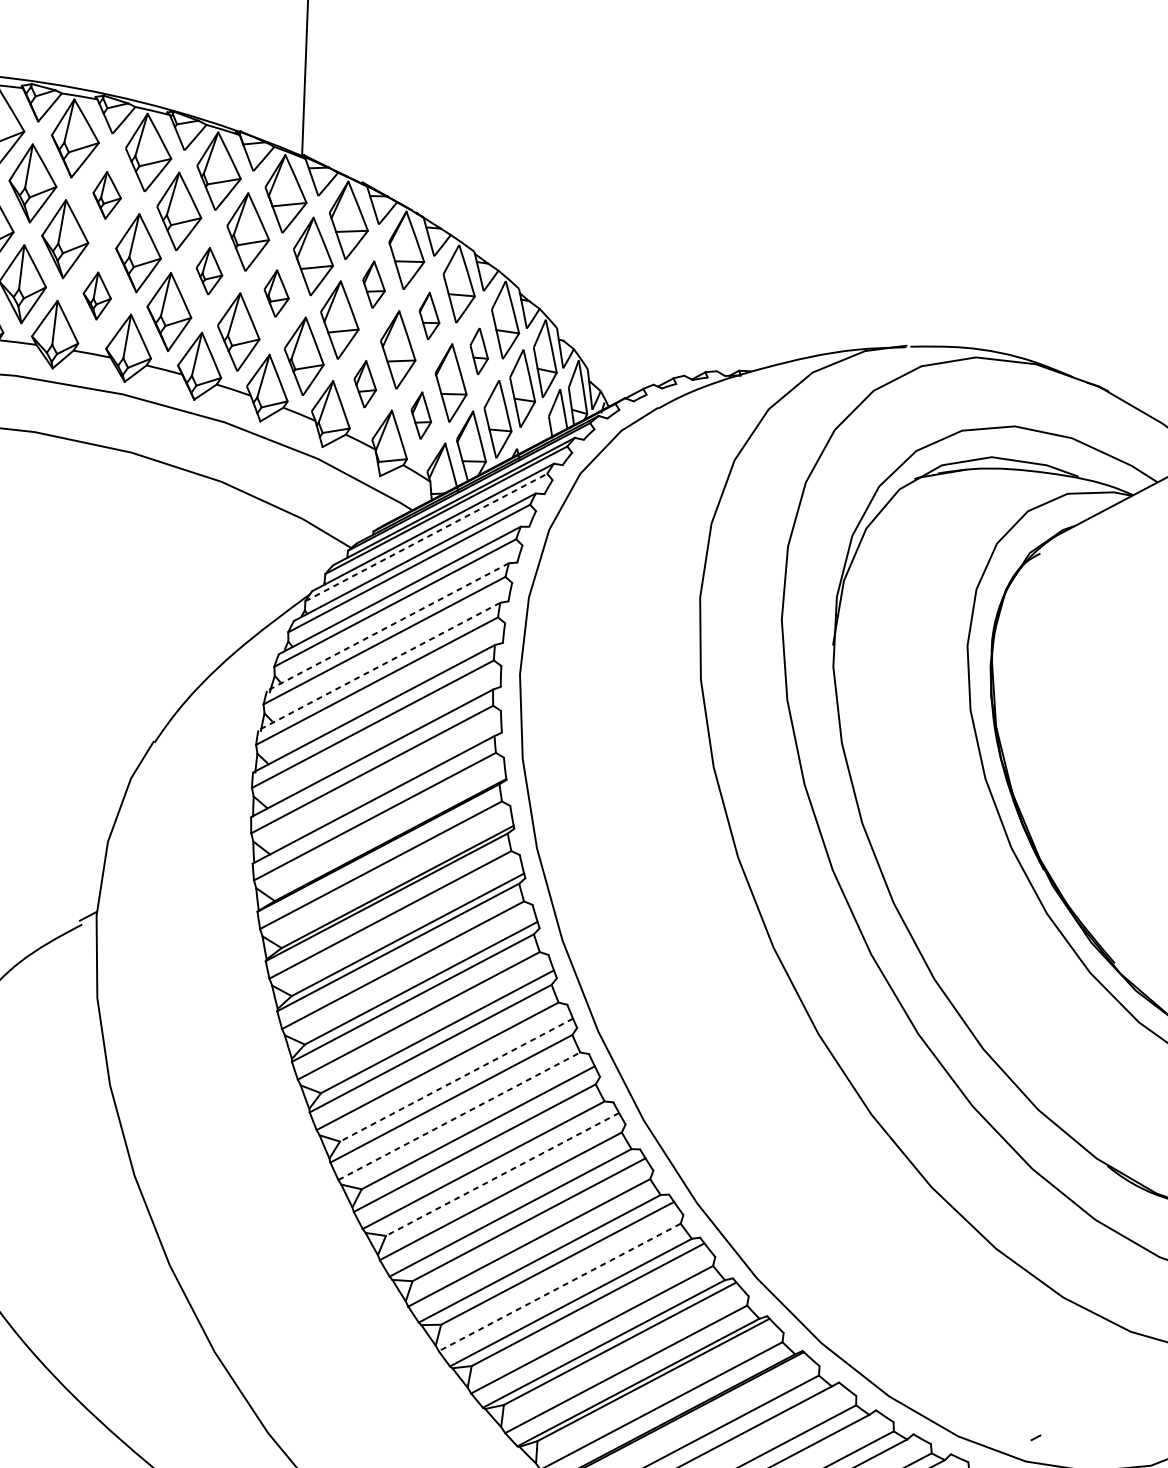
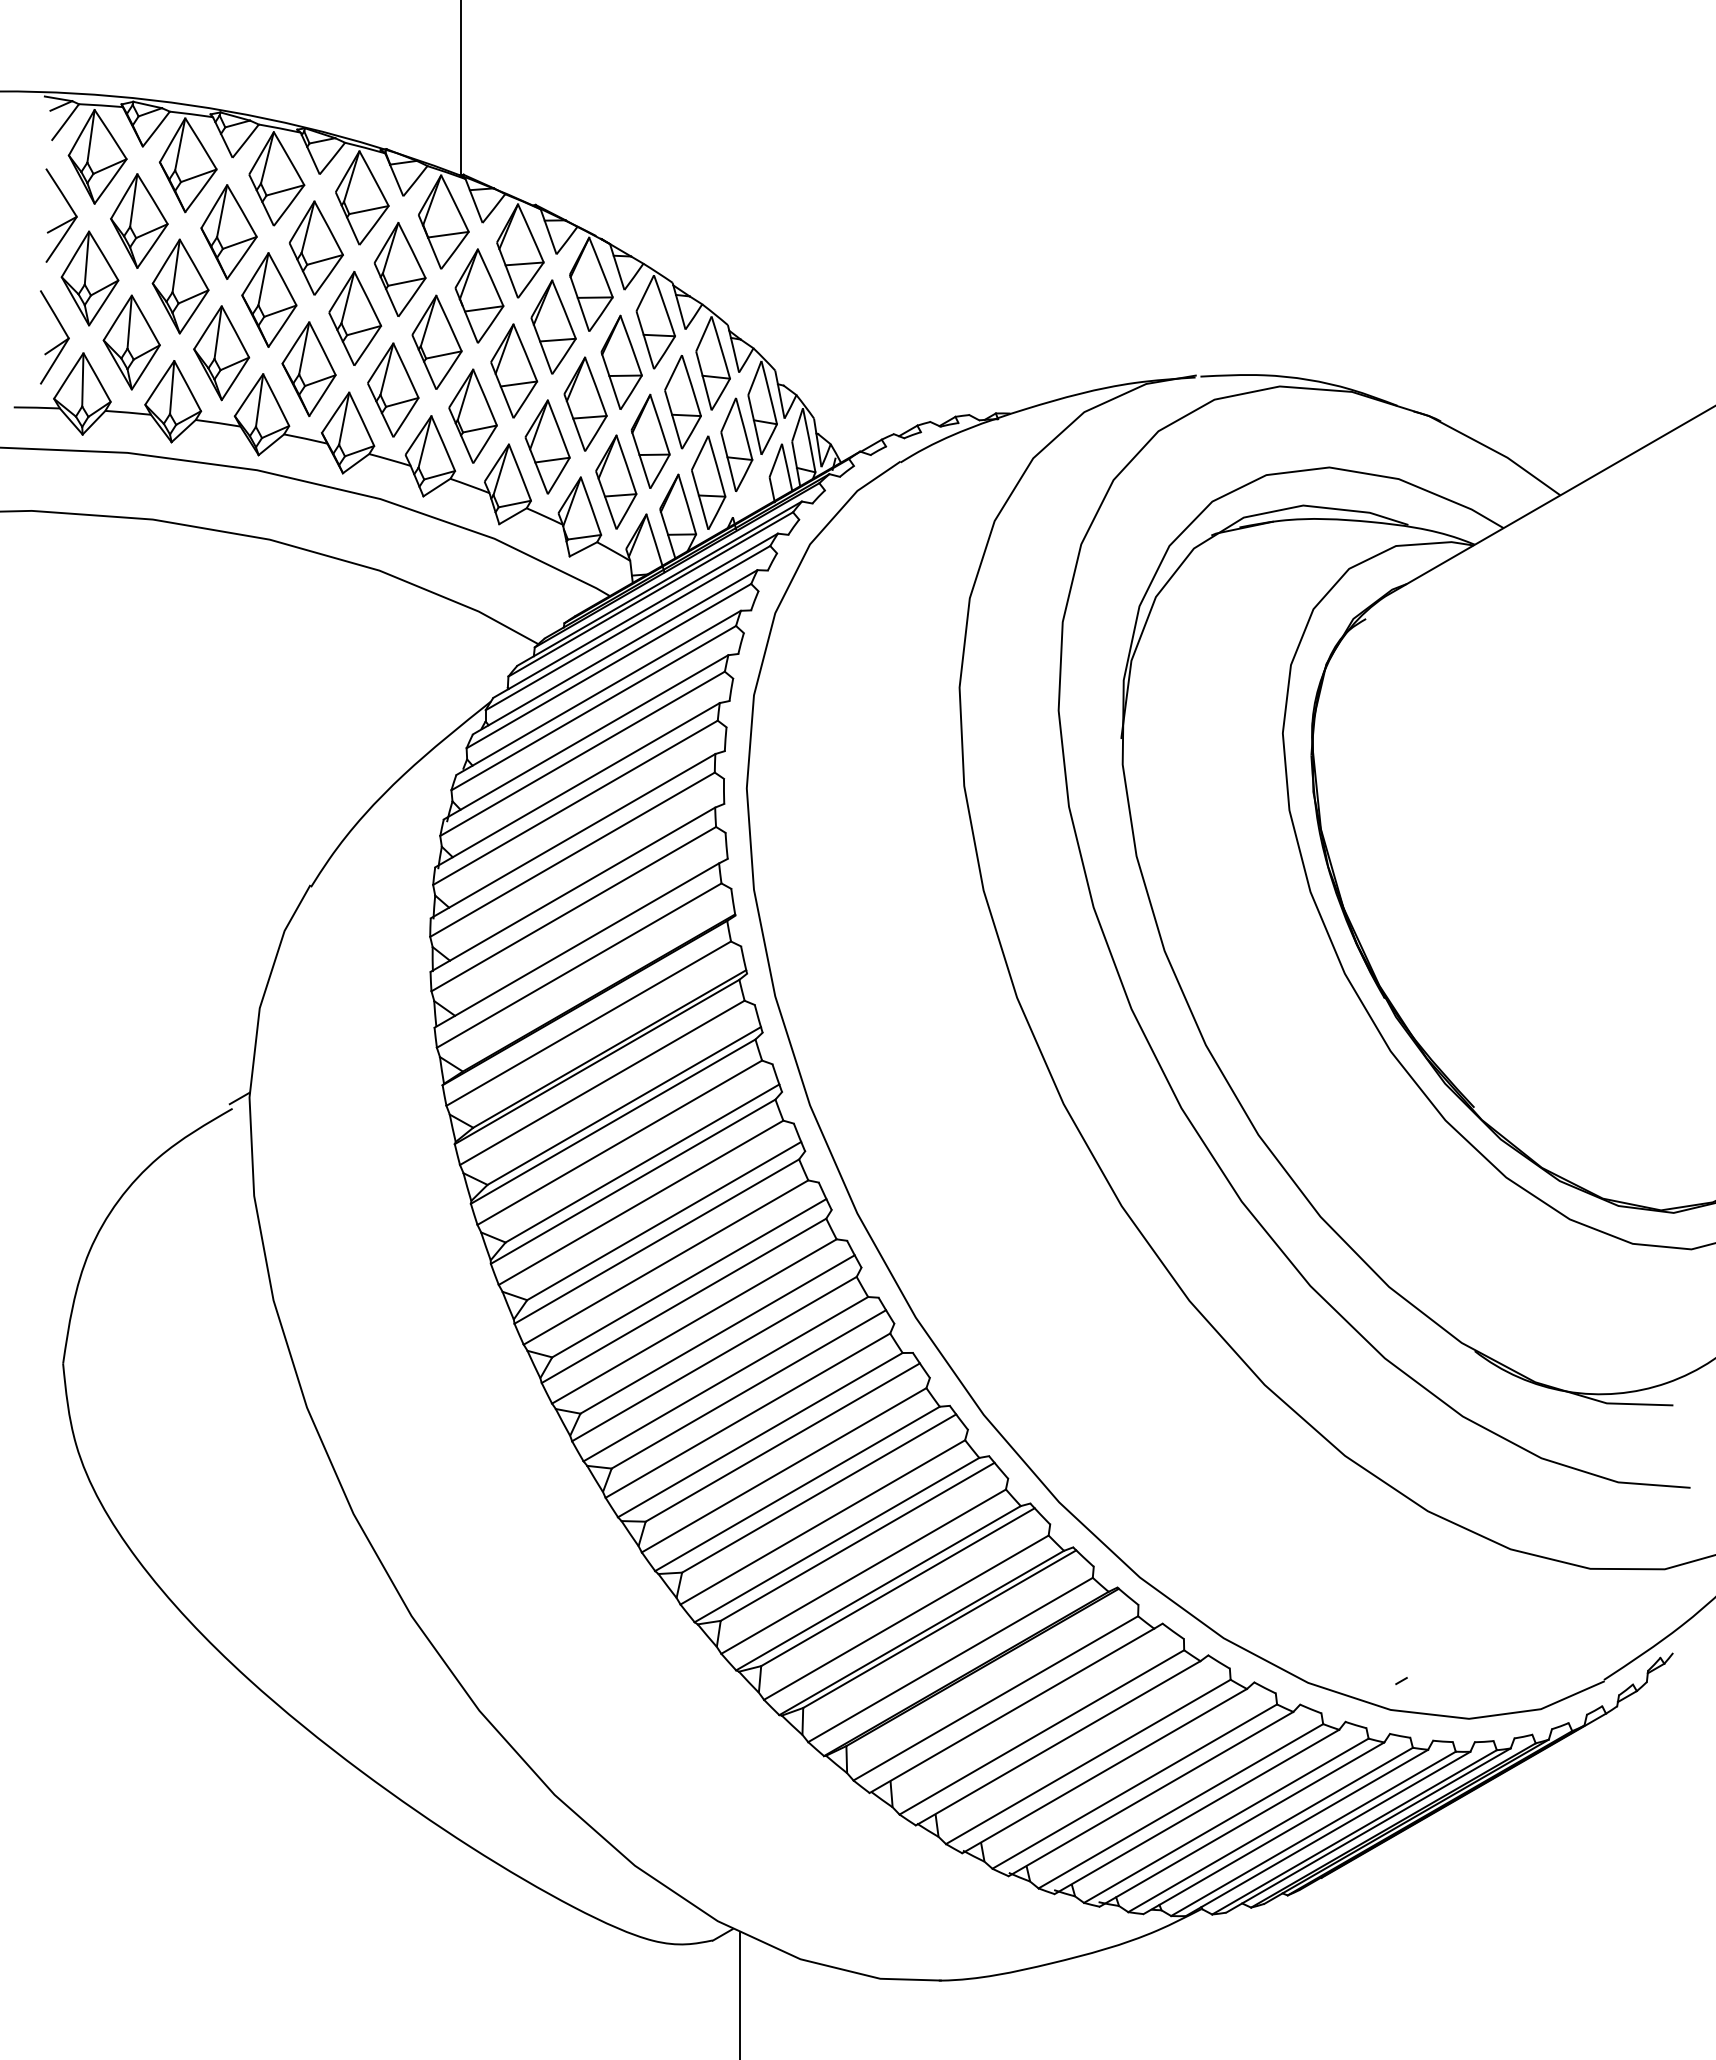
part: (106, 194) -> (228, 231), size x1.67
part: (209, 271) -> (355, 318), size x1.67
part: (374, 284) -> (553, 326), size x1.67
part: (276, 293) -> (436, 341), size x1.67
part: (97, 296) -> (221, 353), size x1.67
part: (429, 315) -> (621, 361), size x1.67
part: (478, 351) -> (682, 402), size x1.67
part: (365, 383) -> (547, 446), size x1.67
part: (421, 415) -> (616, 481), size x1.67
line: (426, 537) -> (628, 627), dashed -> solid
line: (387, 627) -> (585, 737), dashed -> solid
line: (379, 666) -> (577, 785), dashed -> solid
line: (455, 1080) -> (688, 1278), dashed -> solid
line: (459, 1116) -> (694, 1321), dashed -> solid
line: (502, 1174) -> (748, 1389), dashed -> solid
line: (559, 1287) -> (822, 1522), dashed -> solid

